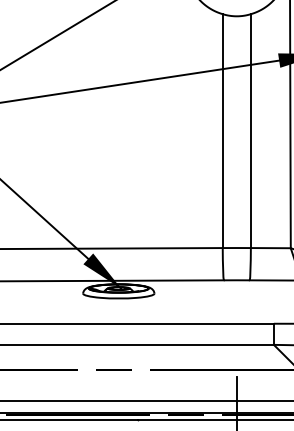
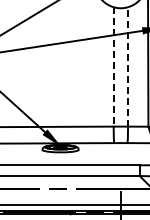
line: (222, 130) -> (113, 66), solid -> dashed
line: (251, 130) -> (128, 66), solid -> dashed

